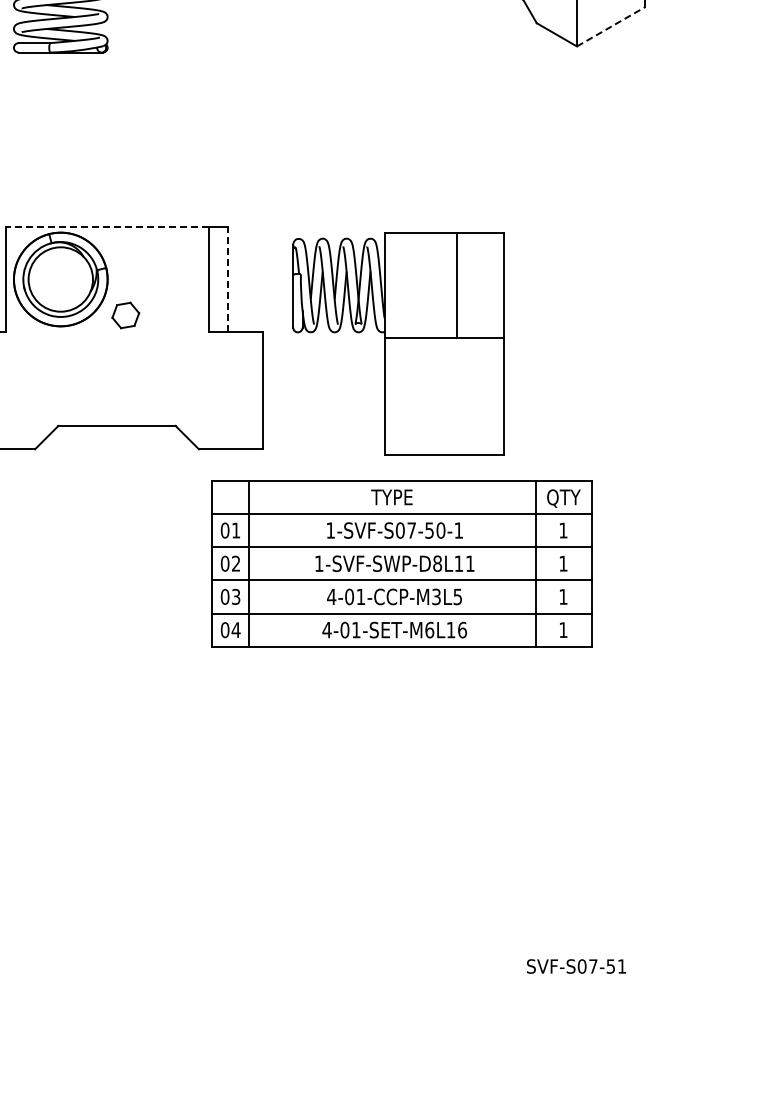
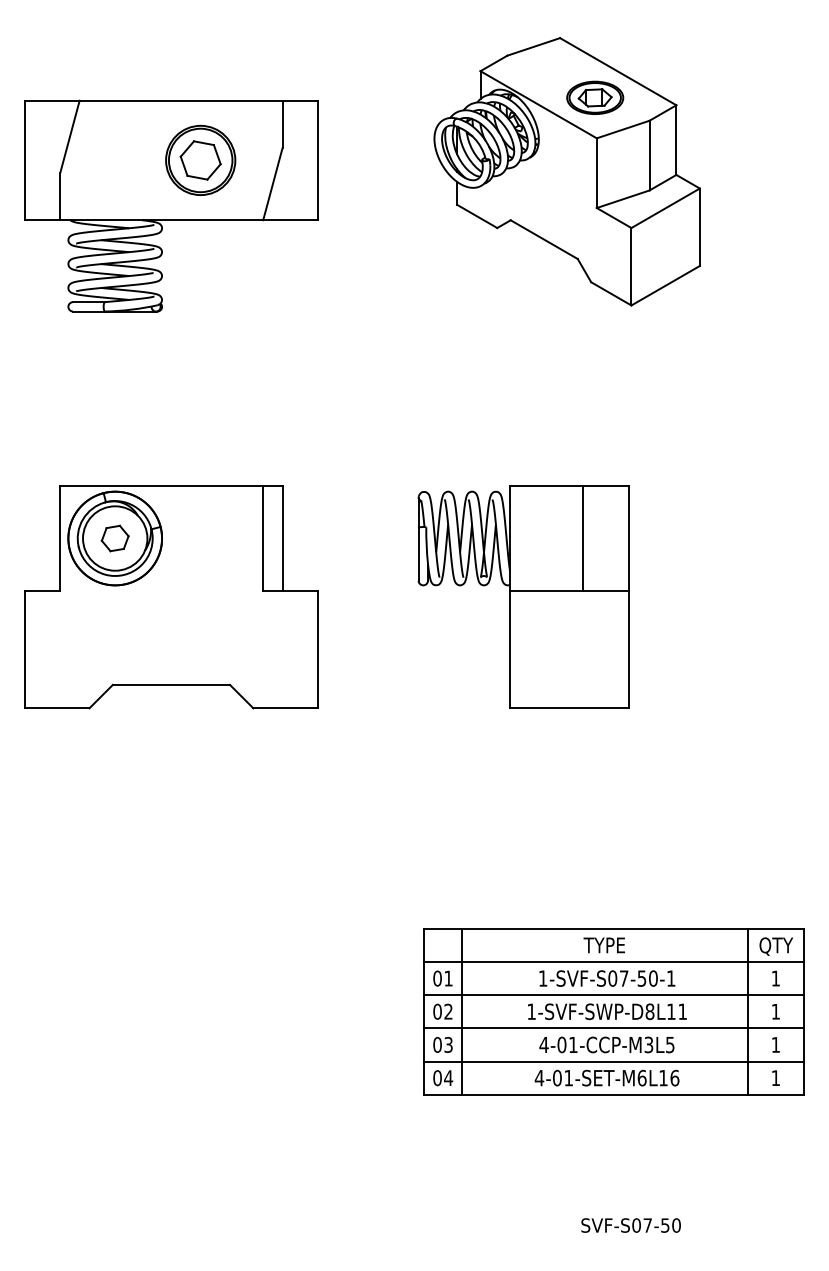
line: (611, 26) -> (665, 285), dashed -> solid
line: (107, 226) -> (161, 485), dashed -> solid
line: (228, 279) -> (282, 538), dashed -> solid
part: (125, 315) -> (114, 538), moved
part: (398, 343) -> (523, 596), moved
part: (401, 563) -> (613, 1011), moved
text: (622, 966) -> (676, 1225), SVF-S07-51 -> SVF-S07-50

